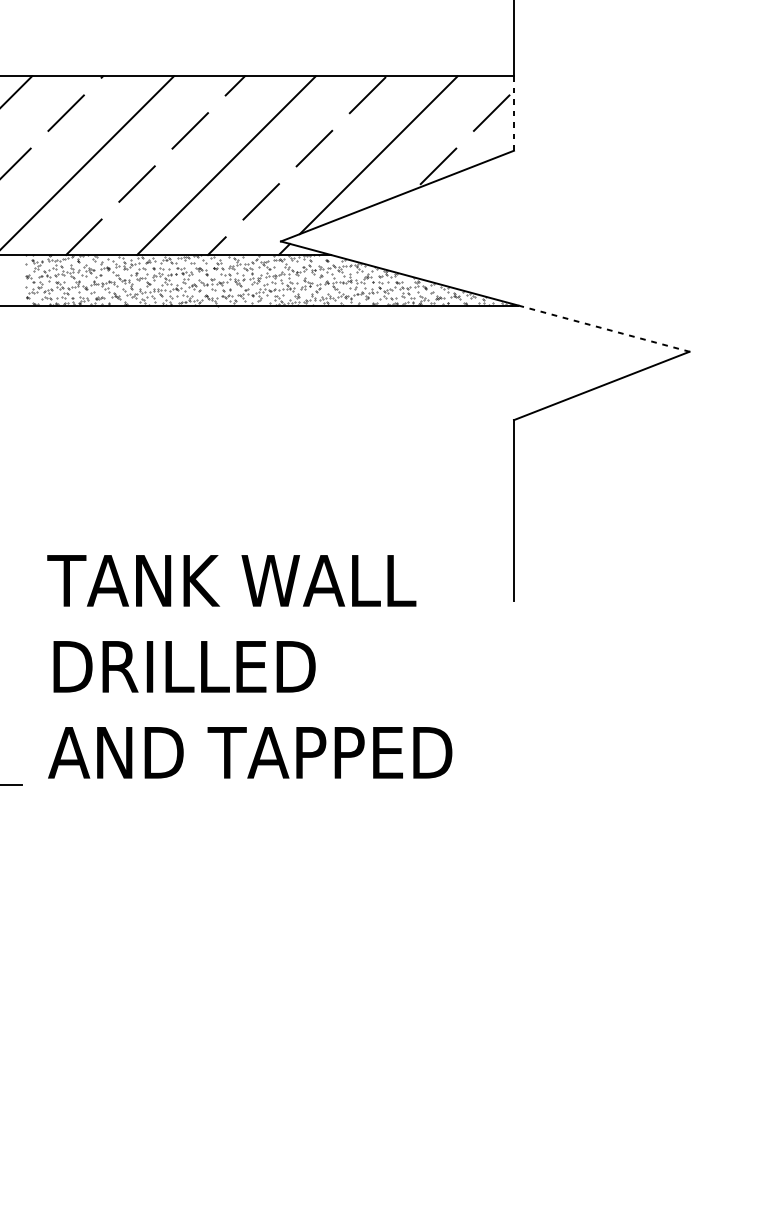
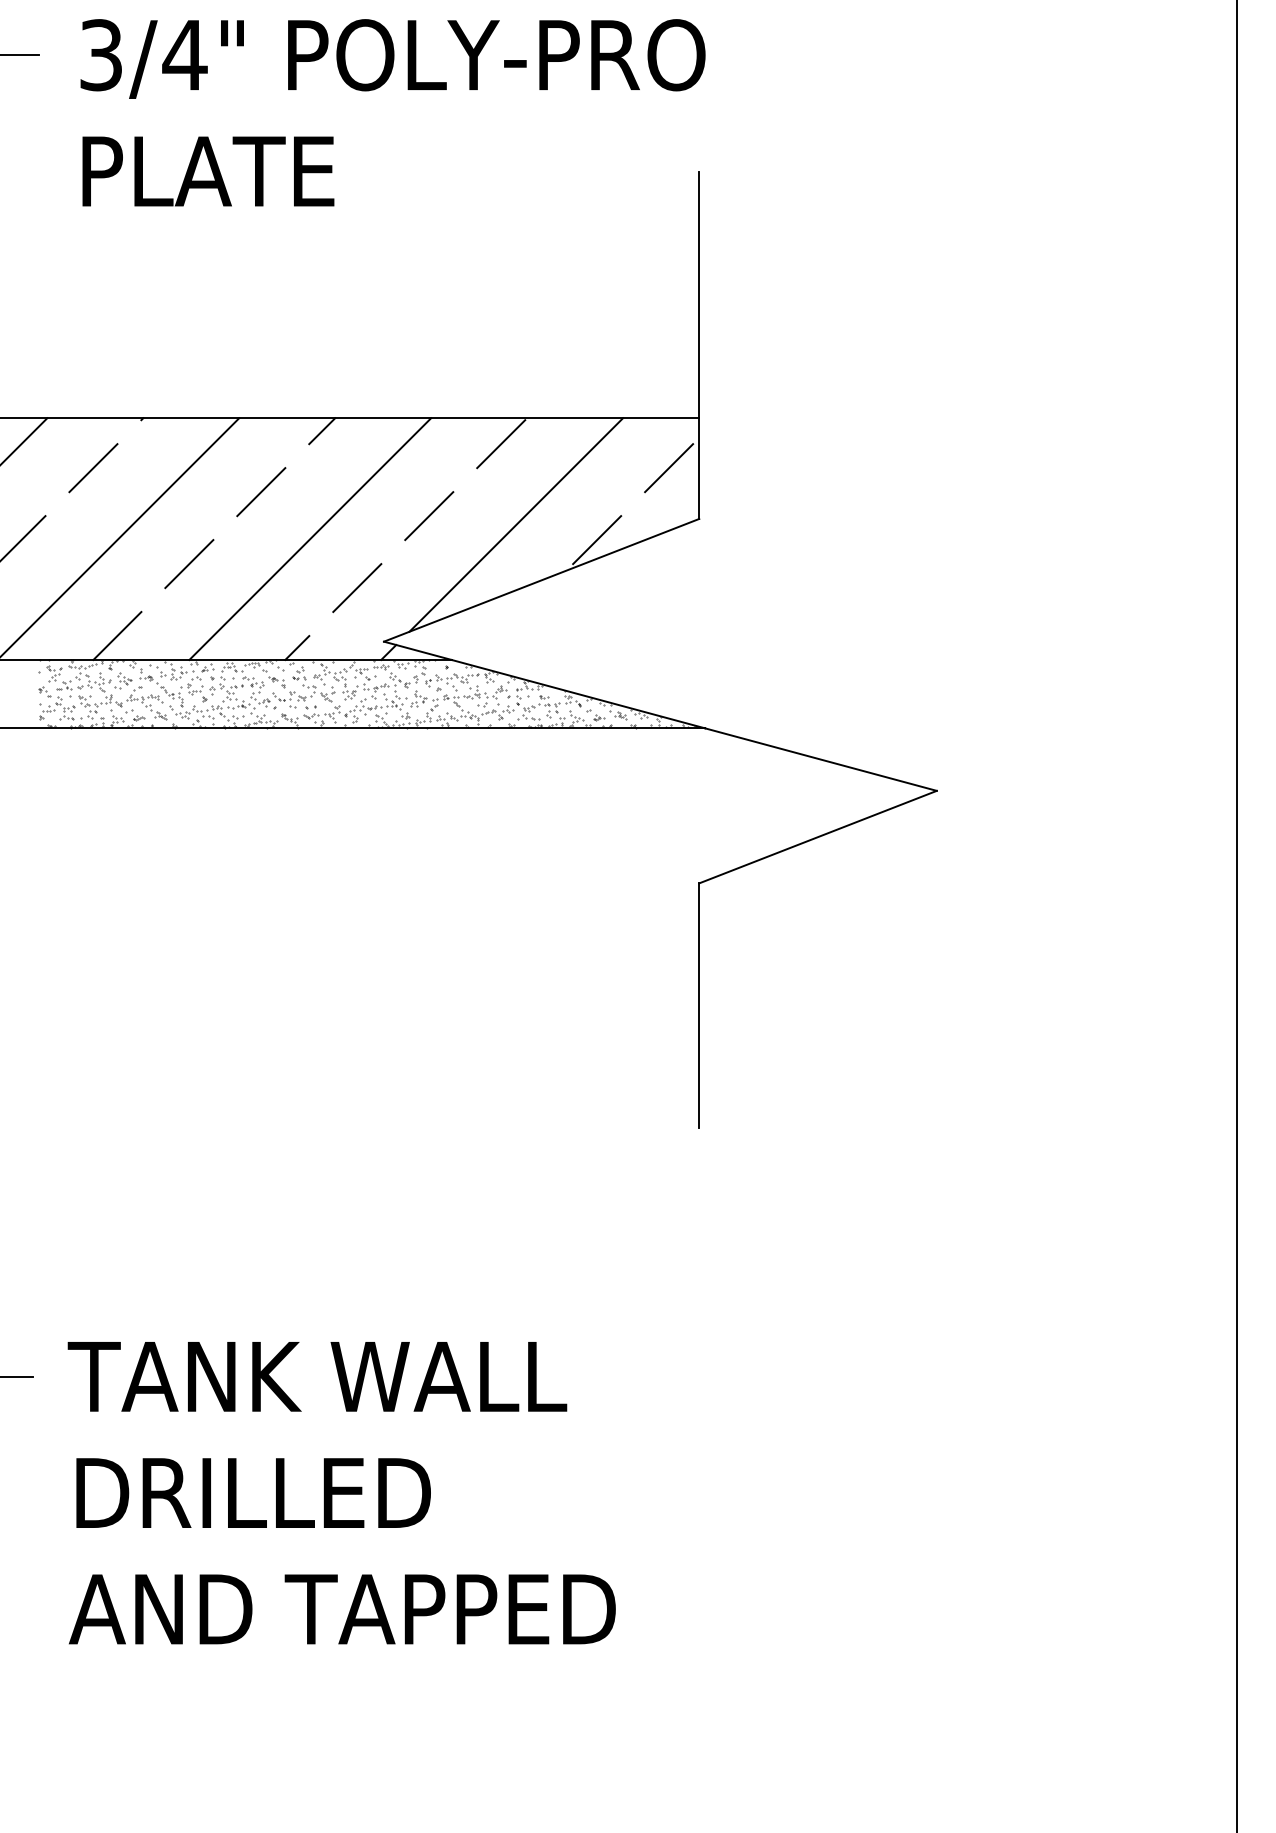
line: (514, 114) -> (699, 469), dashed -> solid
line: (604, 328) -> (821, 759), dashed -> solid
text: (249, 667) -> (341, 1493), moved

